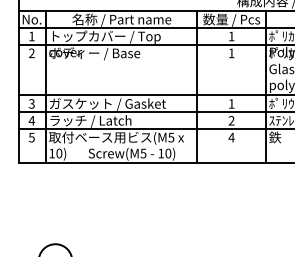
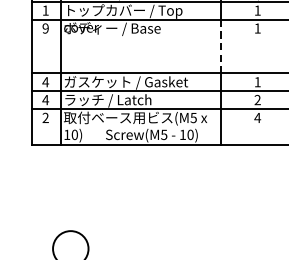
text: (31, 53) -> (45, 28), 2 -> 9
line: (197, 70) -> (221, 46), solid -> dashed
text: (31, 103) -> (45, 81), 3 -> 4
text: (31, 137) -> (45, 117), 5 -> 2

